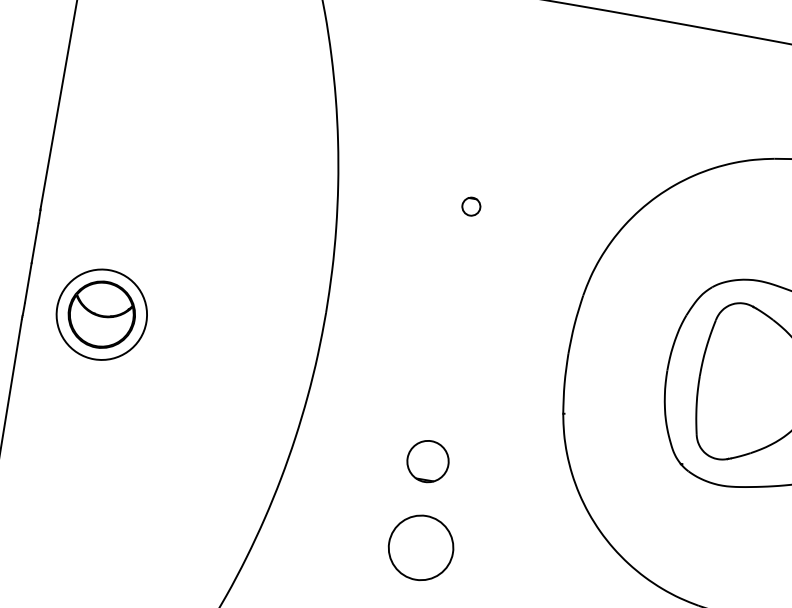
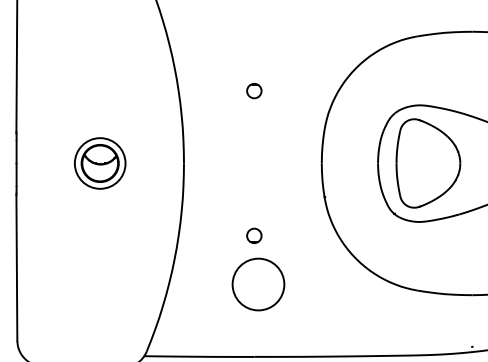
circle: (471, 207) -> (254, 91), size x1.43
part: (102, 314) -> (100, 163), moved
circle: (428, 460) -> (254, 235), size x0.62
circle: (421, 547) -> (258, 284), size x1.43

